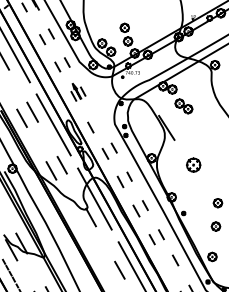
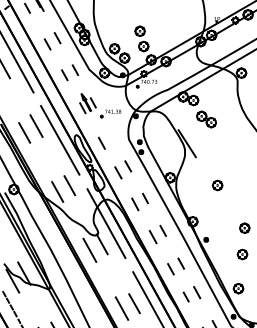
part: (98, 101) -> (110, 113), added
part: (193, 165) -> (217, 185), size x0.62
line: (79, 222) -> (89, 249), added
line: (165, 263) -> (185, 296), added
line: (108, 274) -> (121, 308), added

